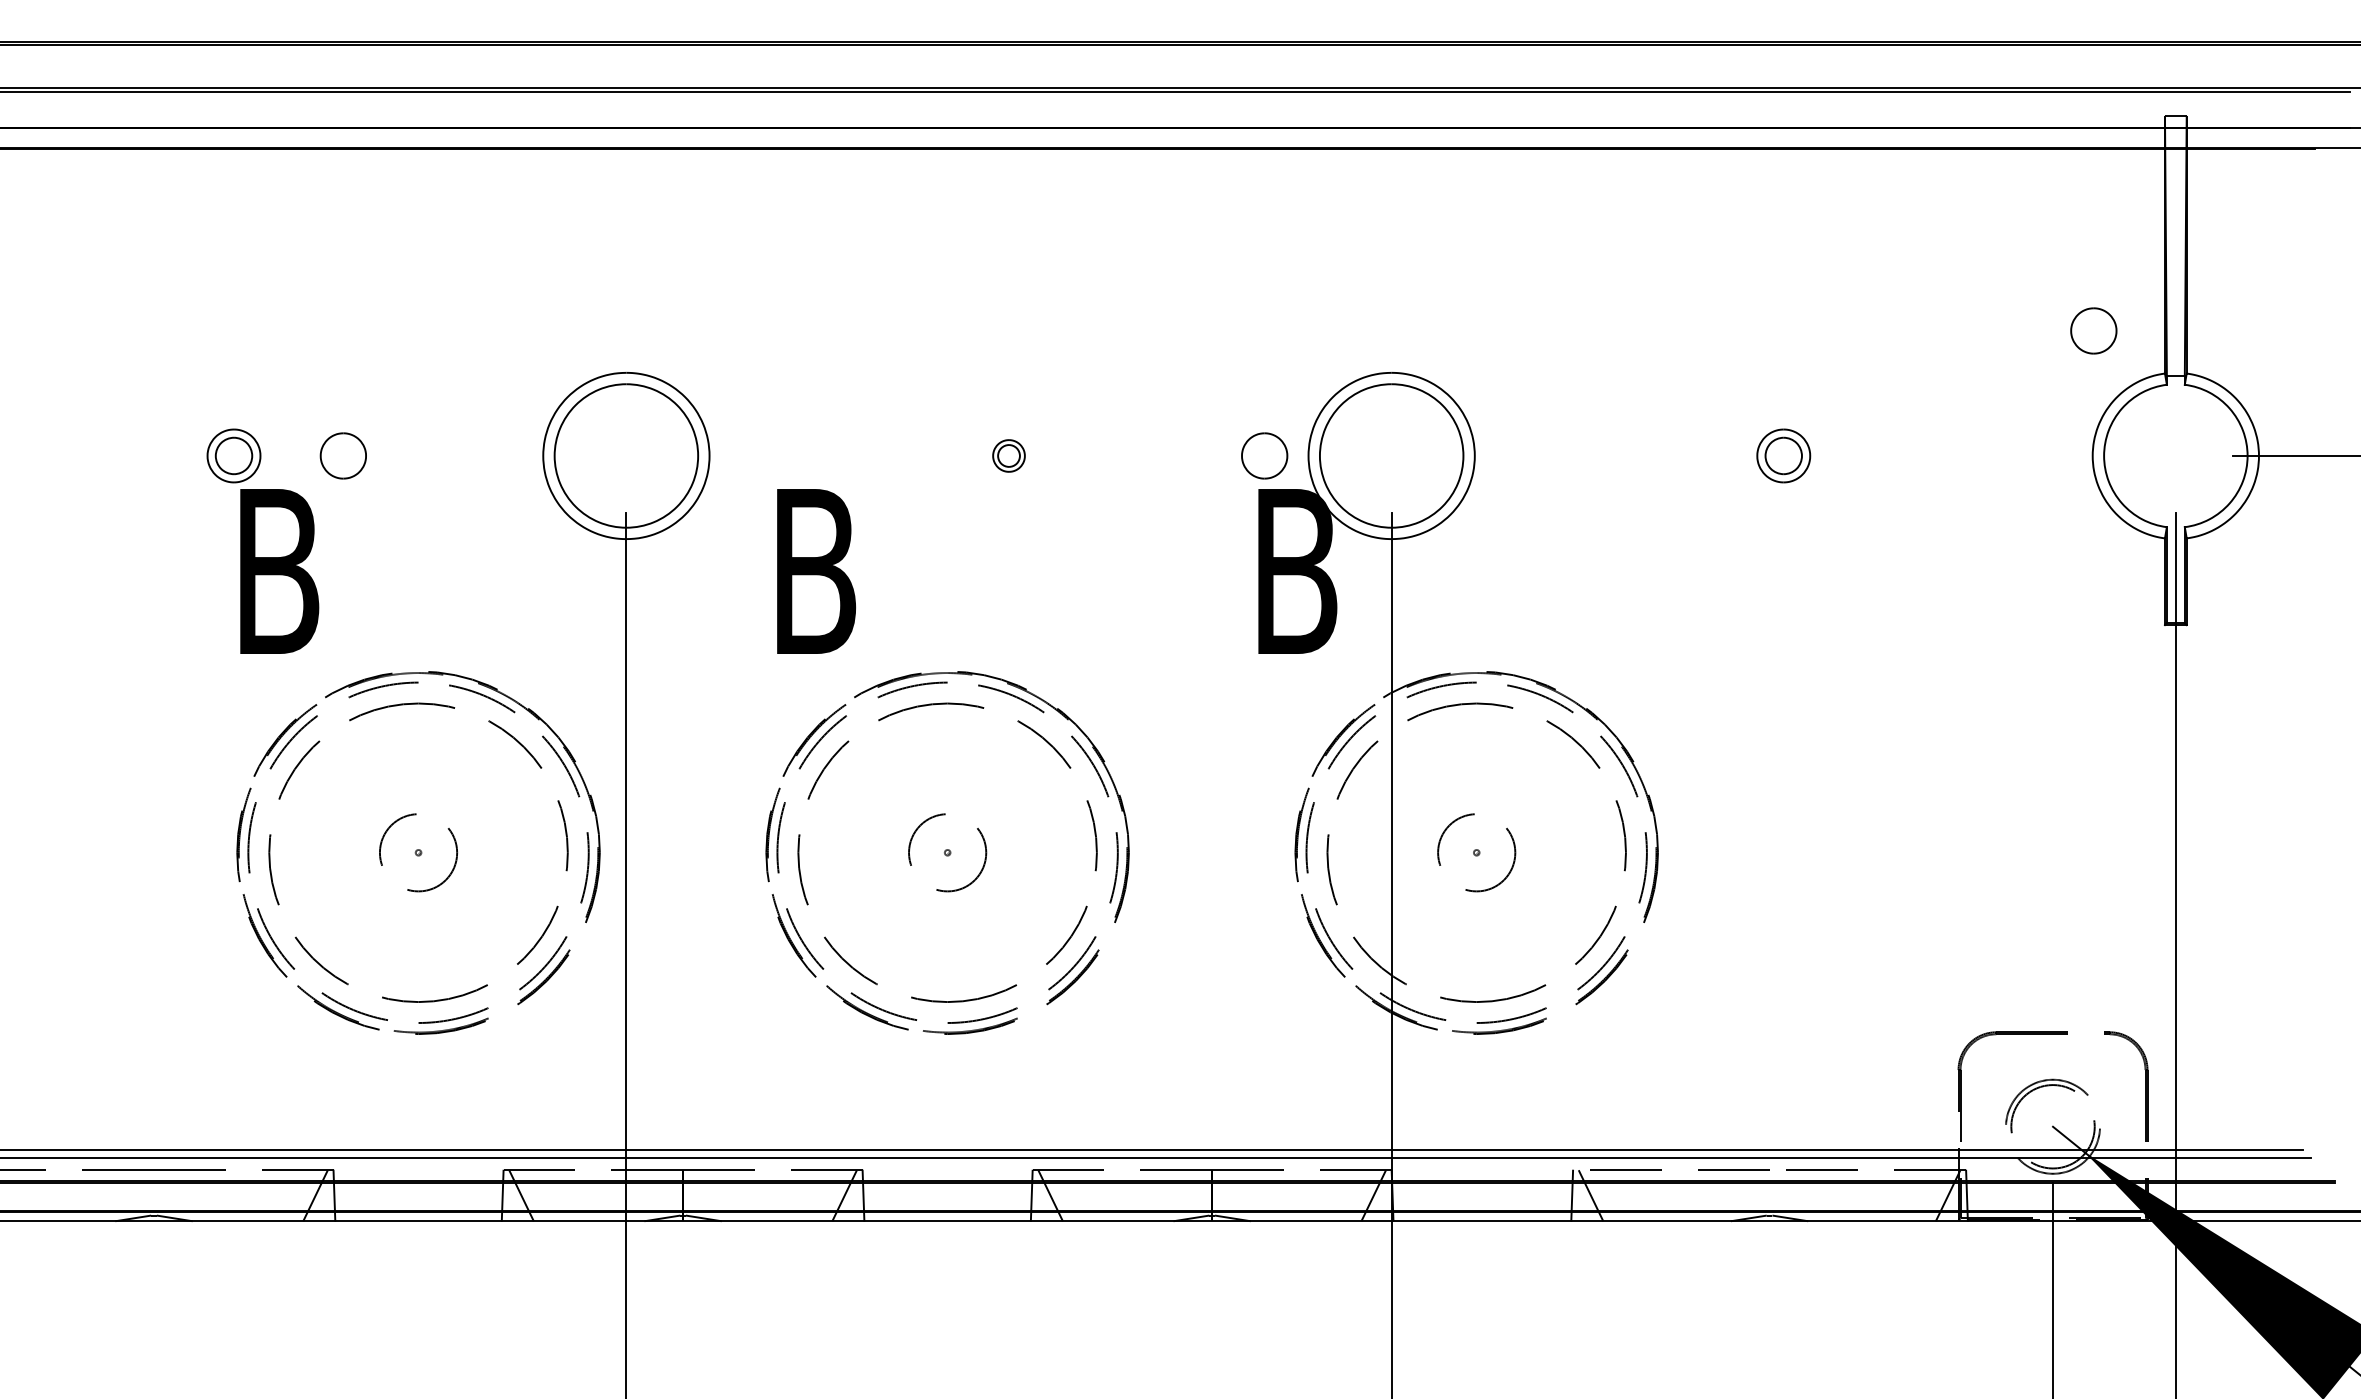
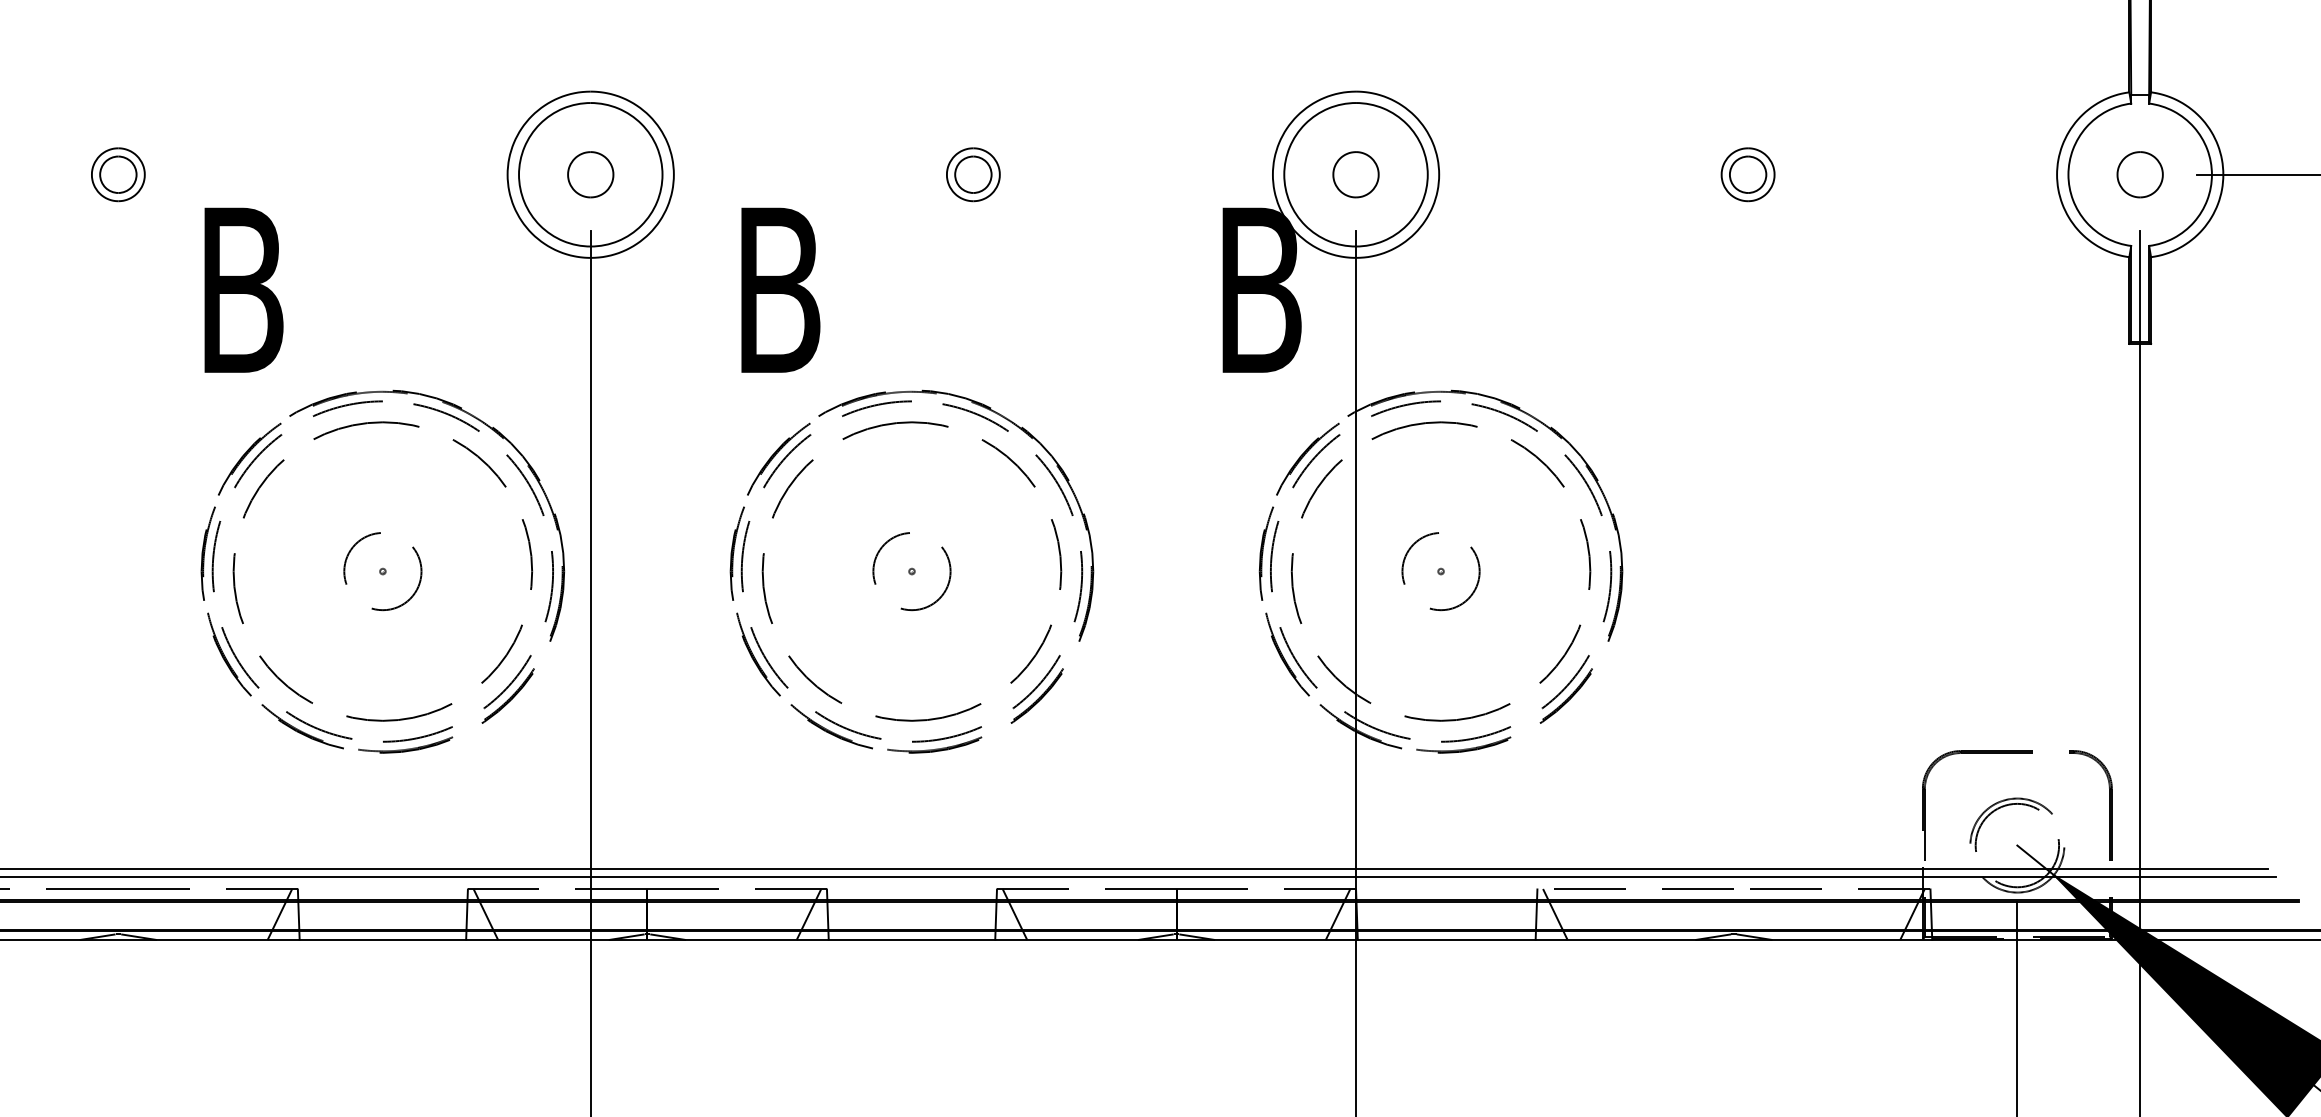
part: (2093, 330) -> (2139, 174), moved
part: (233, 455) -> (117, 174), moved
part: (342, 455) -> (589, 174), moved
part: (1008, 455) -> (972, 174), size x1.67
part: (1264, 455) -> (1355, 174), moved

